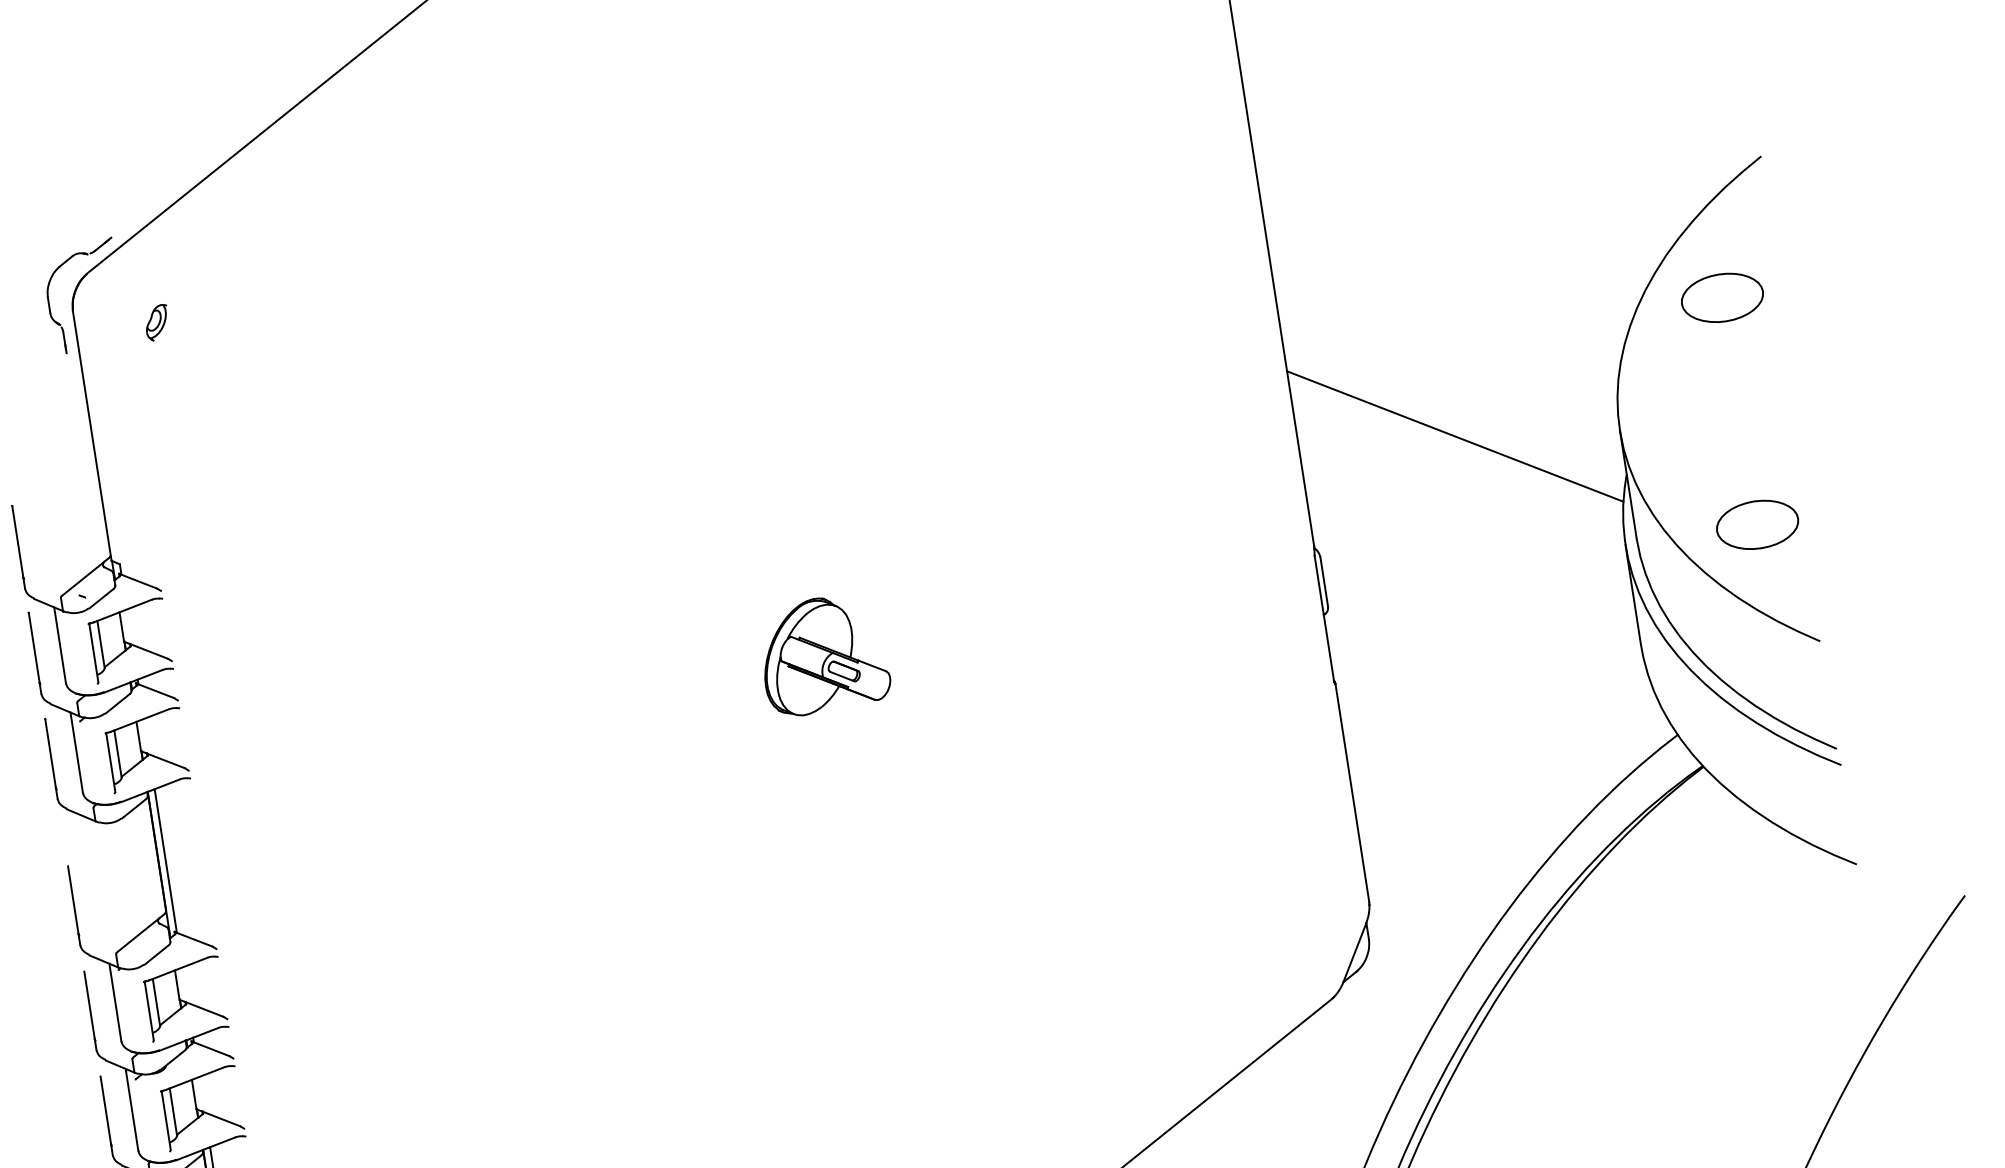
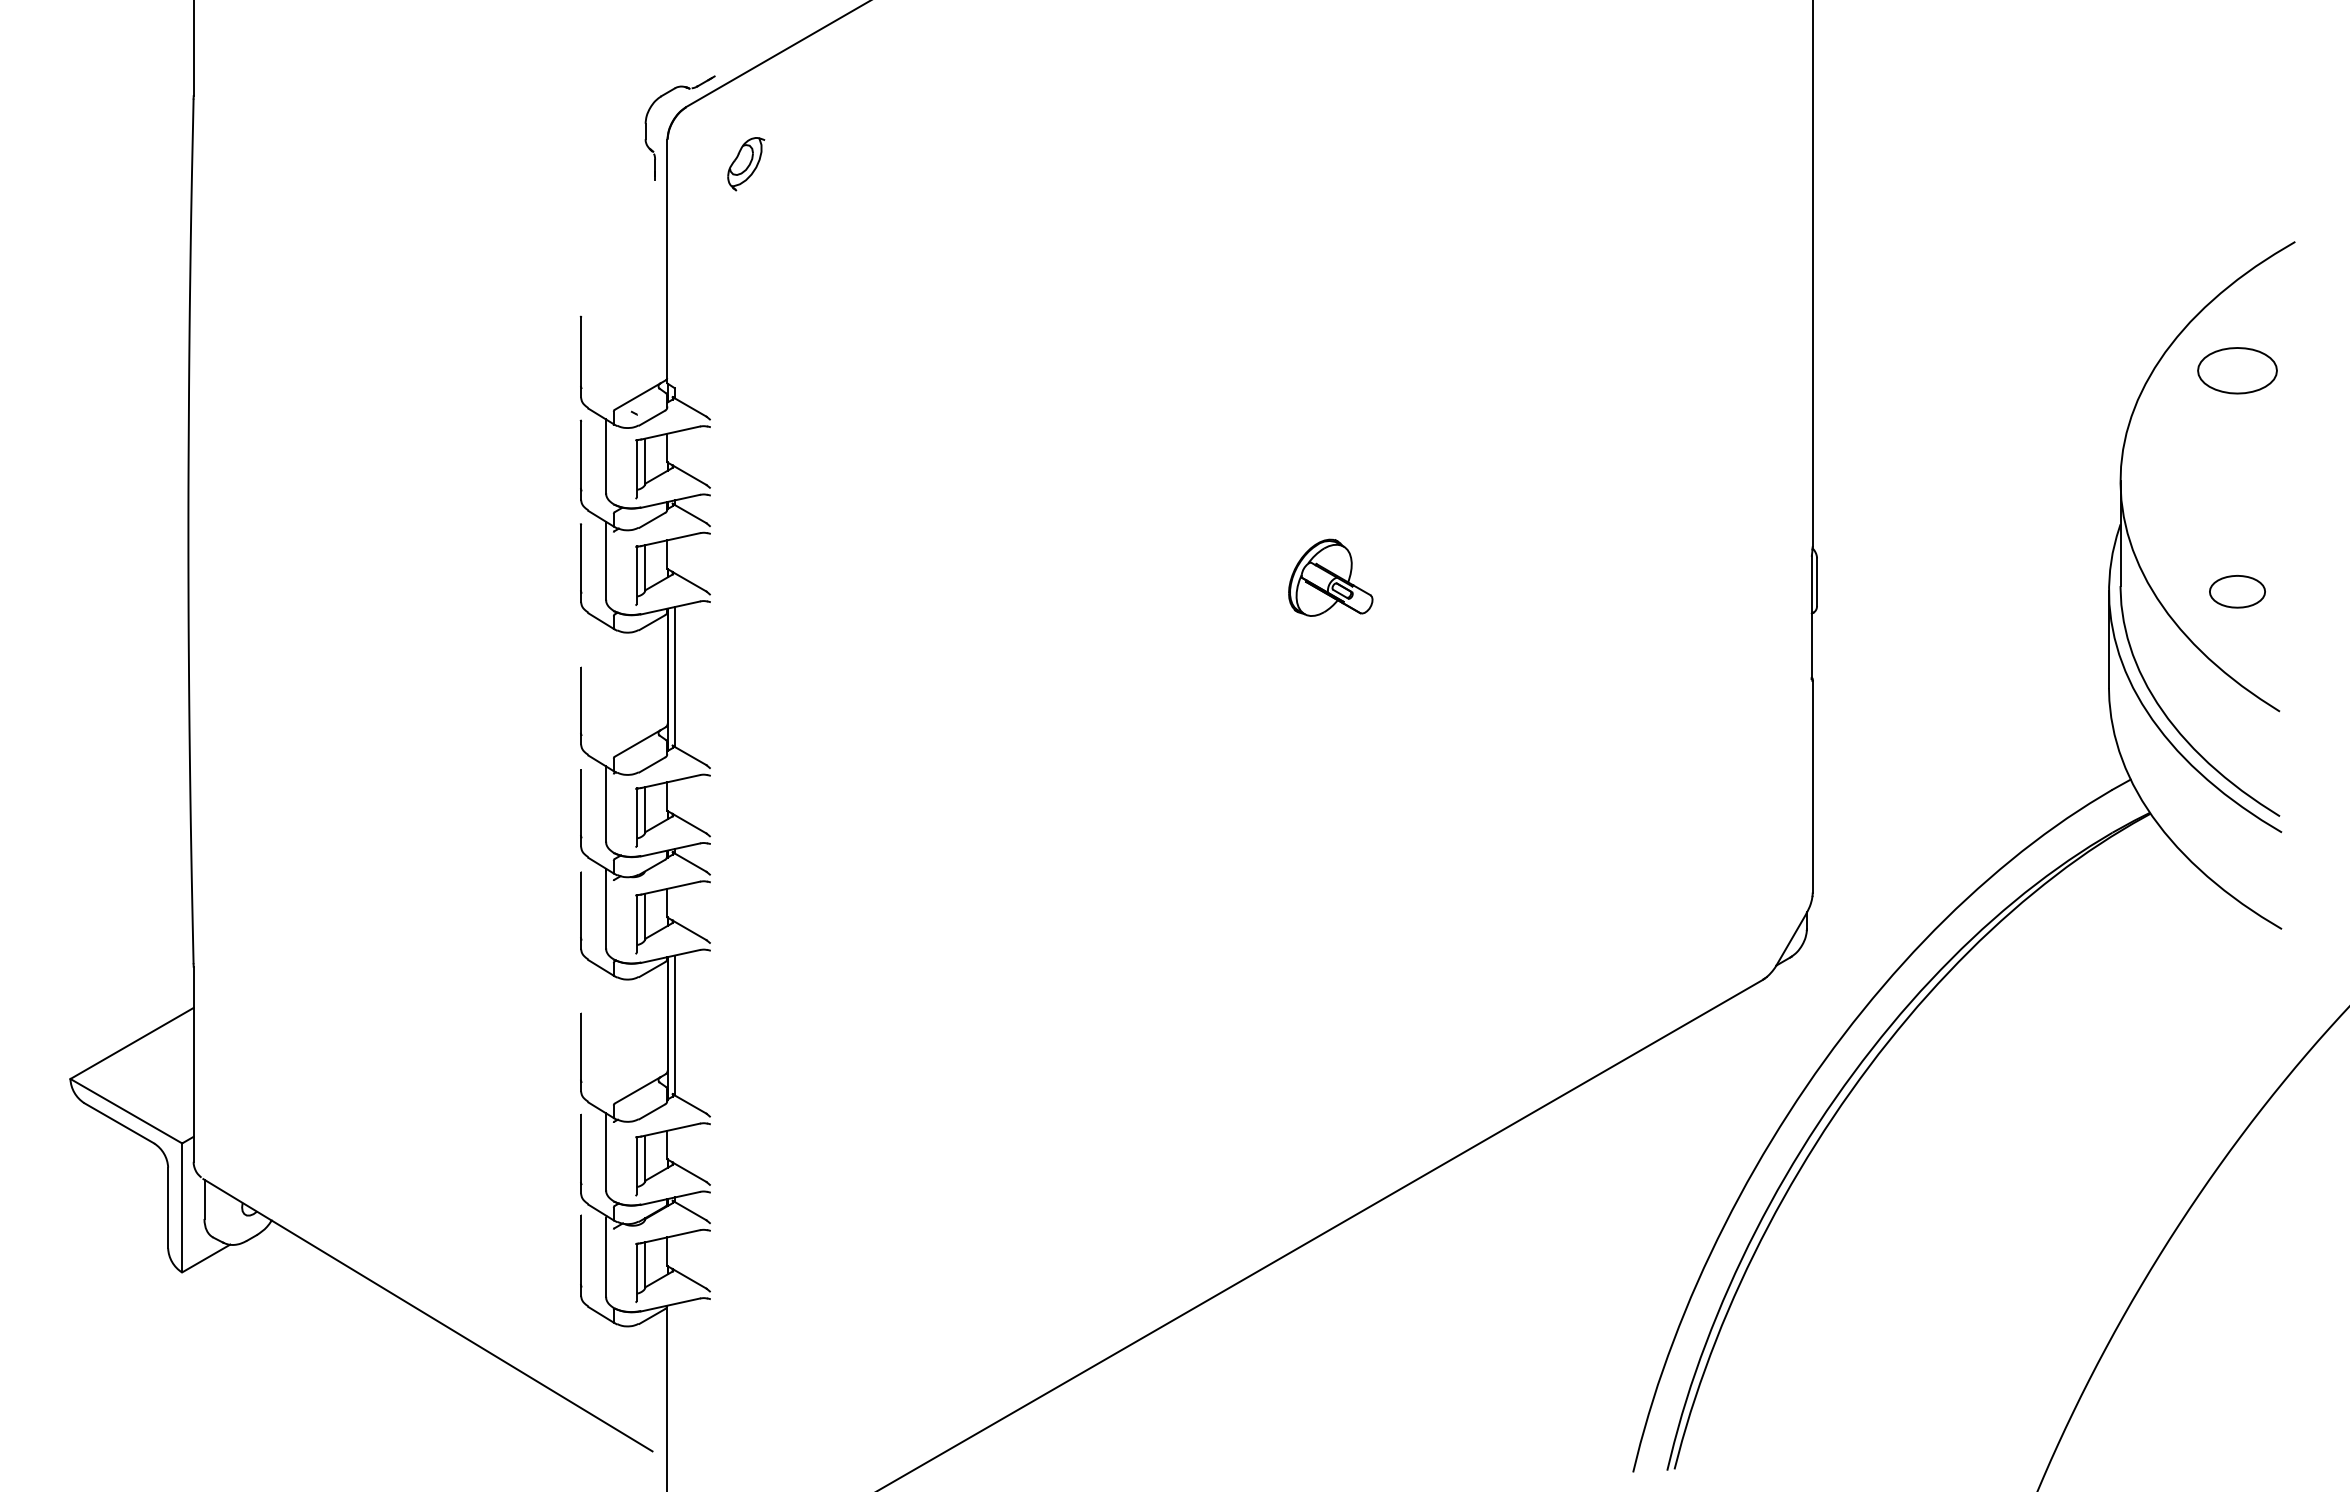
part: (156, 322) -> (745, 163), size x1.6
line: (1454, 435) -> (1962, 462), removed
part: (1757, 524) -> (2237, 591), size x0.7
part: (823, 654) -> (1330, 577), size x0.7

